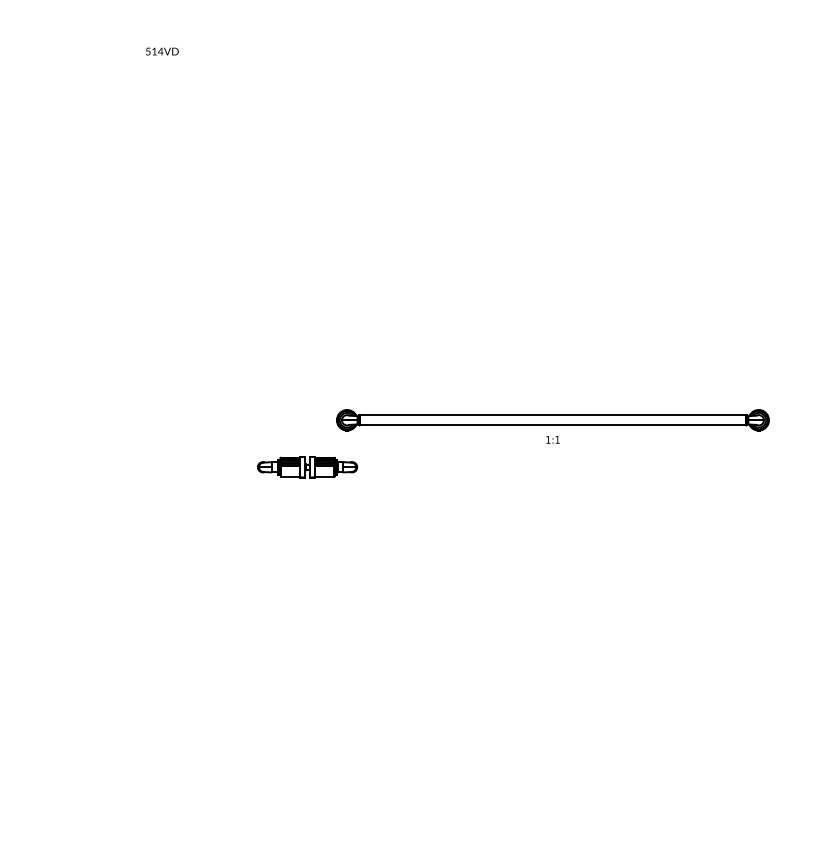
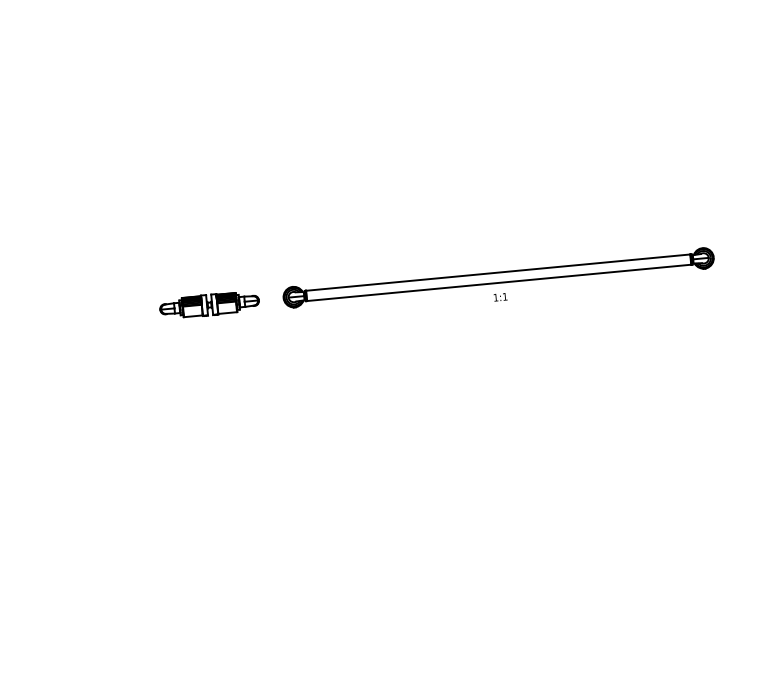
part: (307, 467) -> (209, 305), moved

